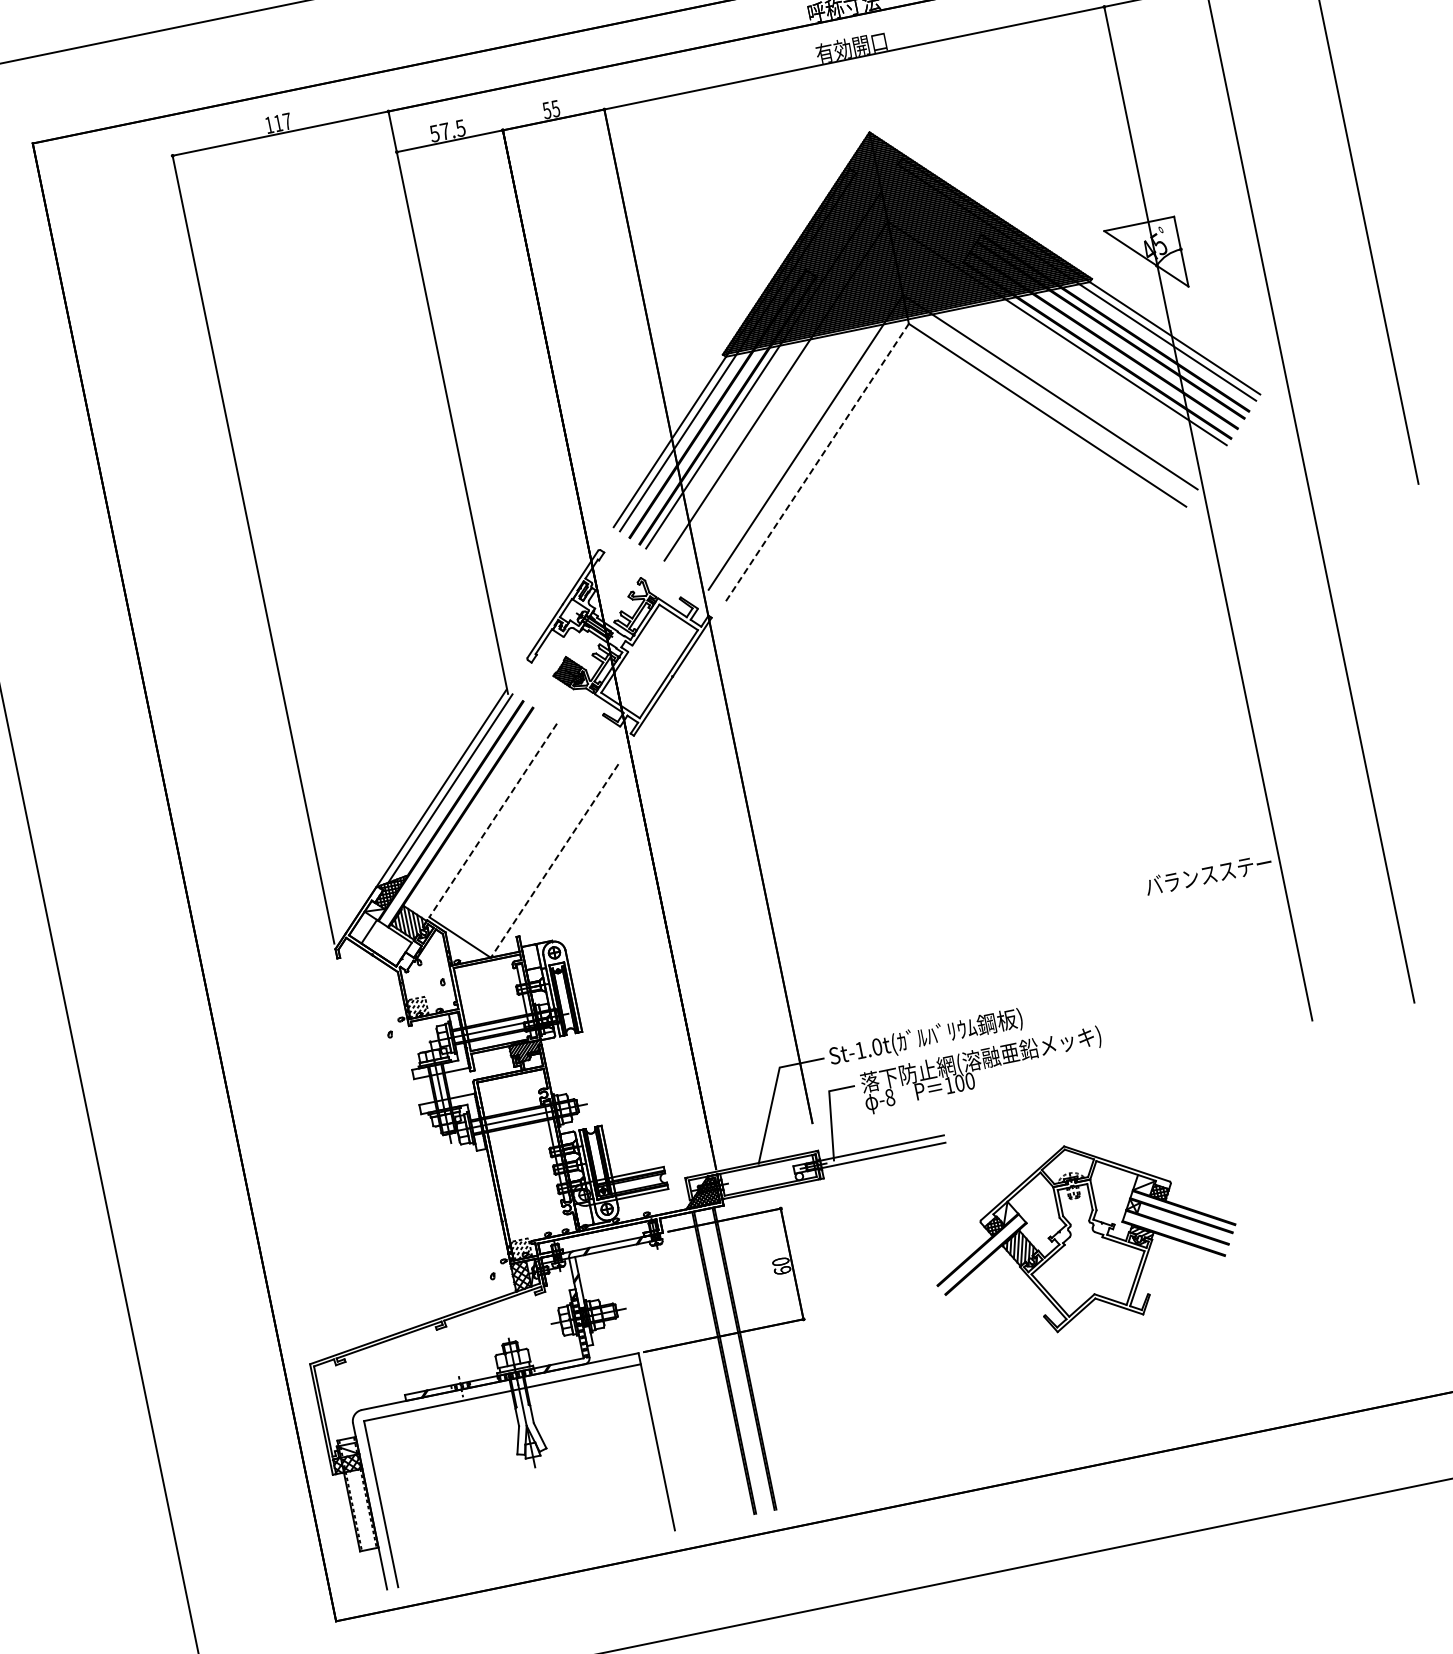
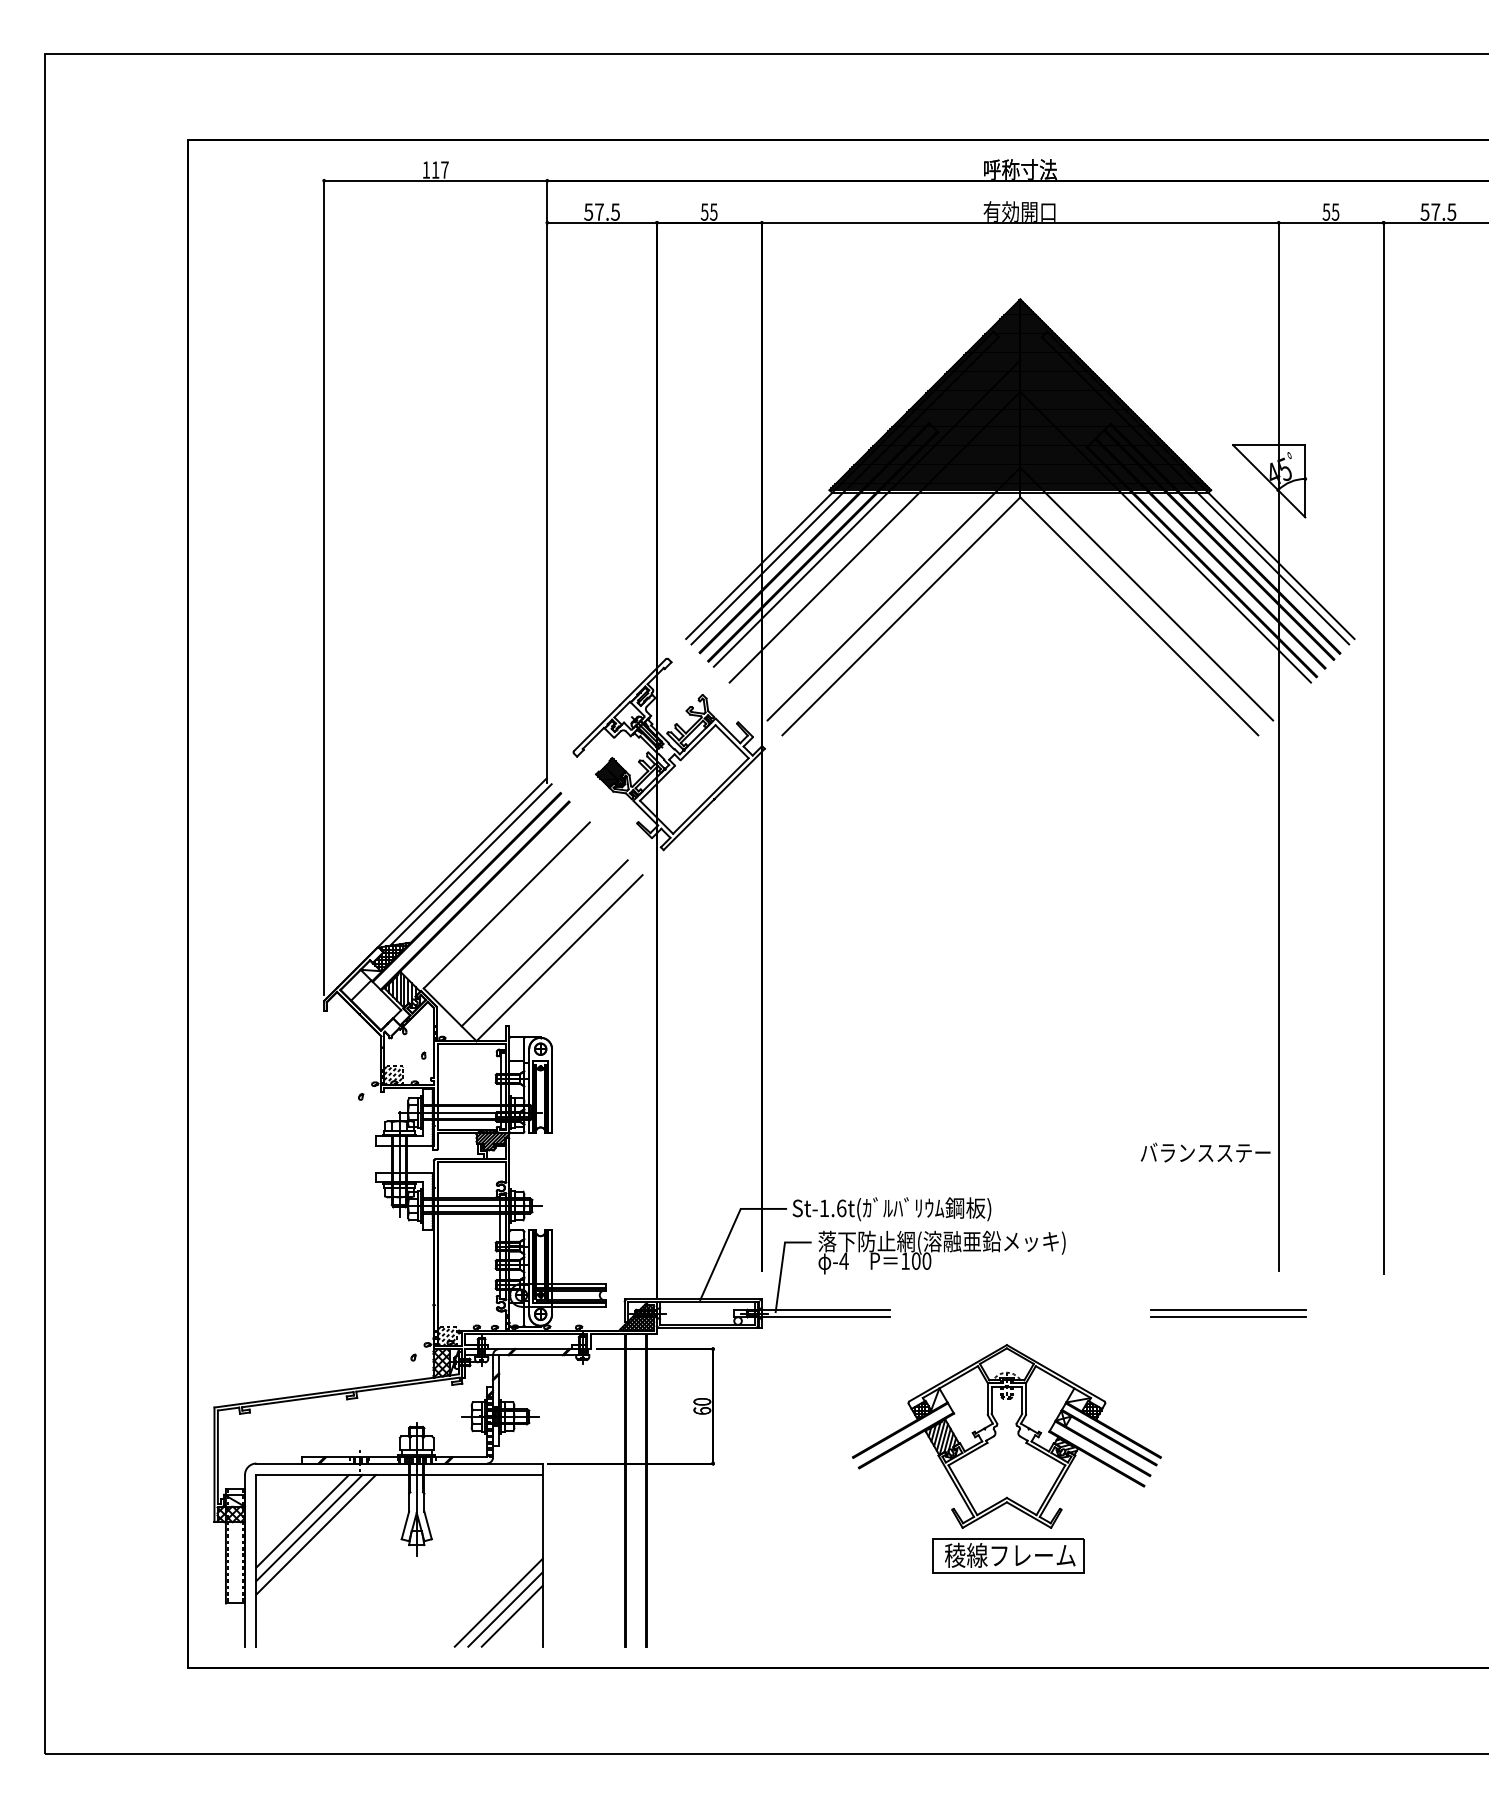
line: (817, 462) -> (901, 616), dashed -> solid
line: (492, 820) -> (506, 905), dashed -> solid
line: (537, 849) -> (544, 943), added
line: (554, 861) -> (559, 958), dashed -> solid
text: (1208, 874) -> (1205, 1152), moved
text: (876, 1046) -> (841, 1207), St-1.0t( -> St-1.6t(
part: (1272, 1071) -> (1228, 1313), added
text: (889, 1097) -> (843, 1260), -8 -> -4
part: (1107, 1349) -> (1008, 1555), added
line: (417, 1455) -> (302, 1520), added
line: (425, 1461) -> (309, 1527), added
line: (433, 1466) -> (315, 1534), added
line: (623, 1496) -> (498, 1602), added
line: (631, 1501) -> (505, 1609), added
line: (638, 1506) -> (511, 1615), added

